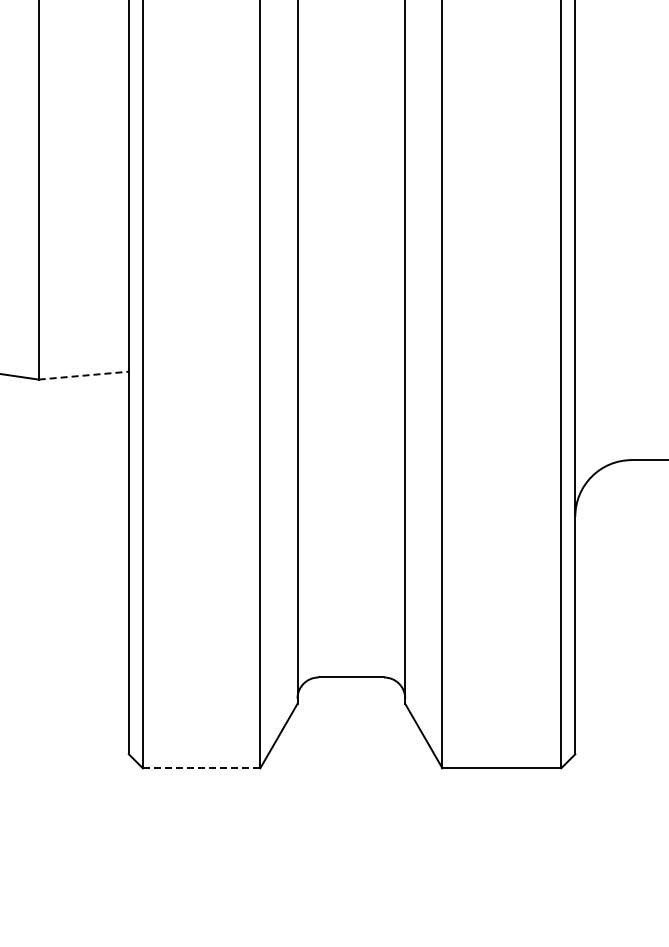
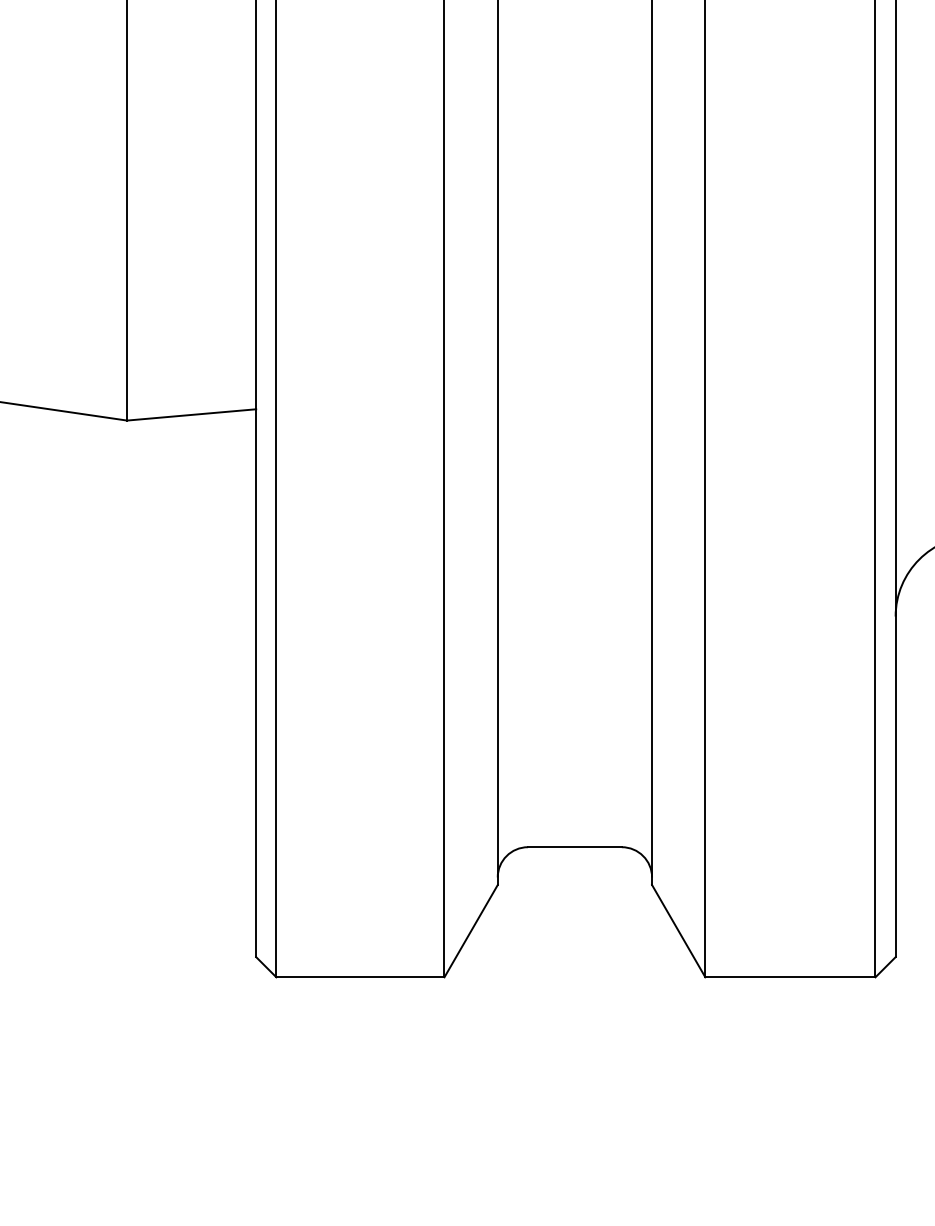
line: (84, 375) -> (192, 414), dashed -> solid
line: (201, 768) -> (360, 977), dashed -> solid

